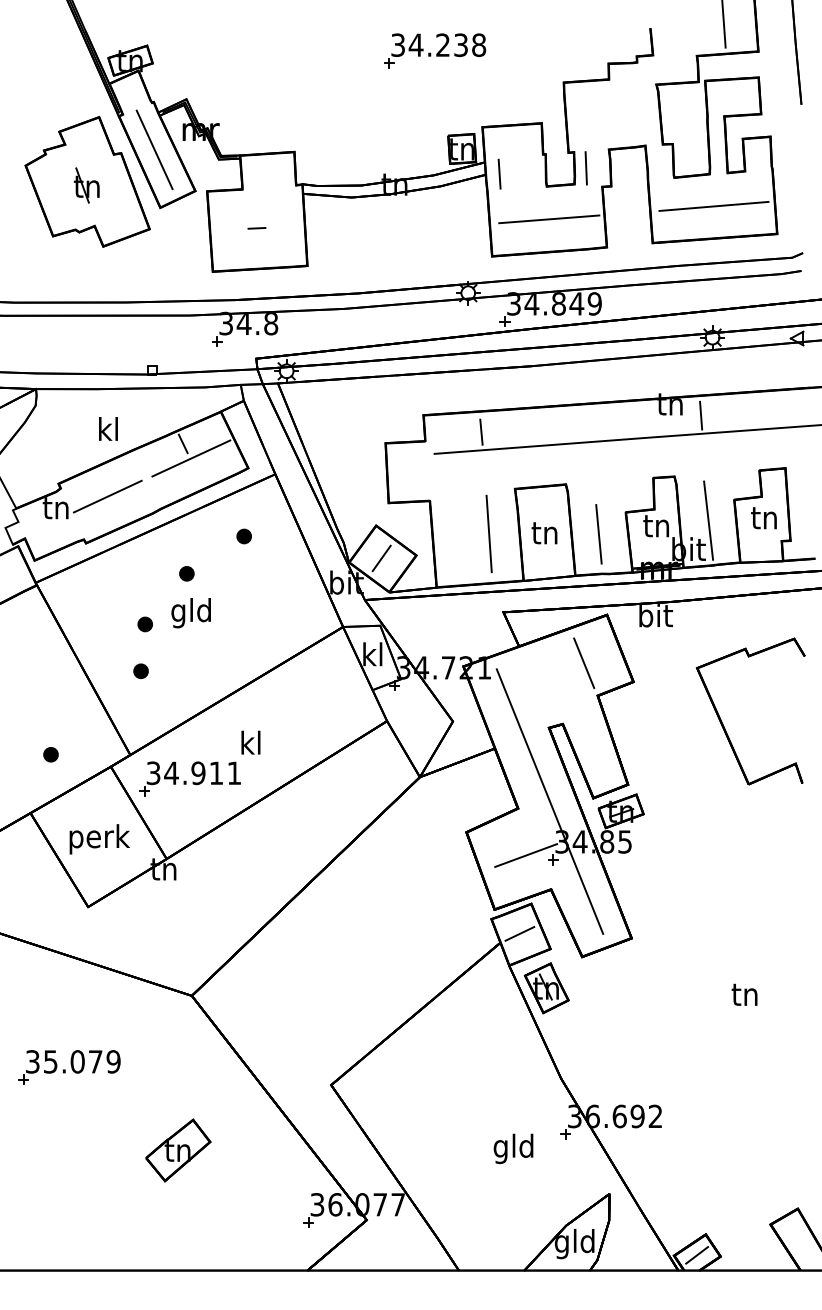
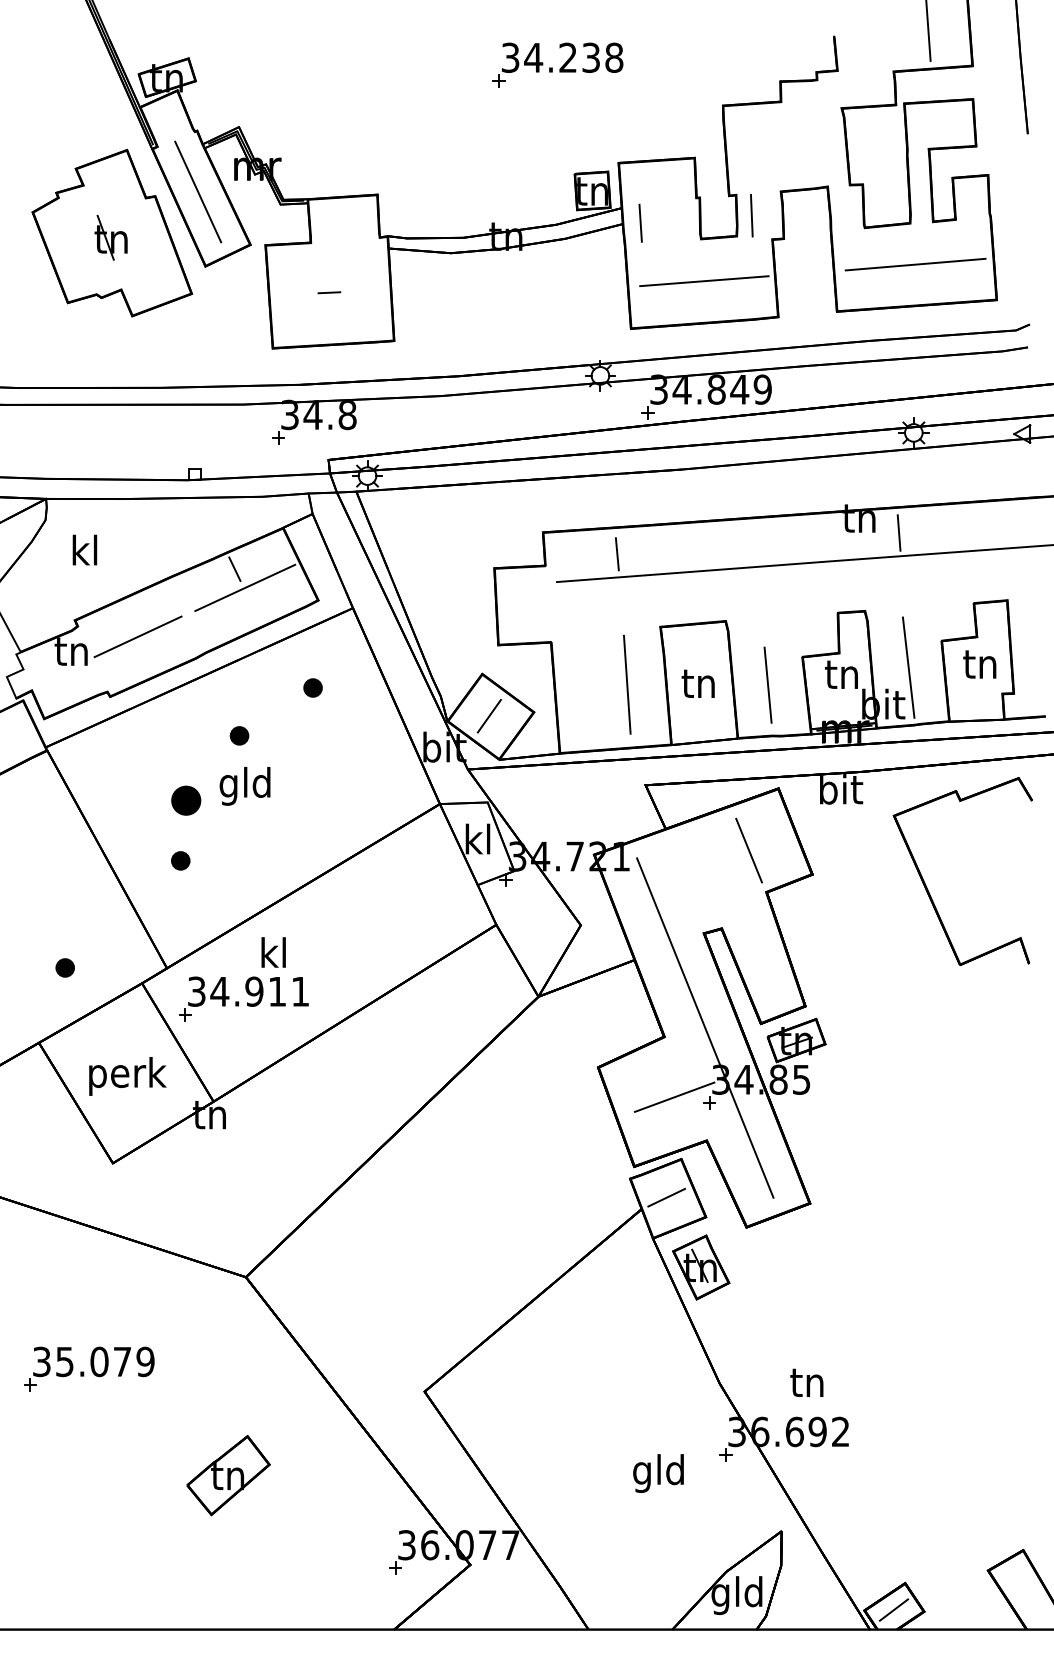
text: (108, 428) -> (84, 549), moved
part: (144, 624) -> (185, 800), size x1.6
part: (724, 725) -> (928, 889), moved
text: (250, 742) -> (273, 952), moved
text: (744, 994) -> (806, 1382), moved

